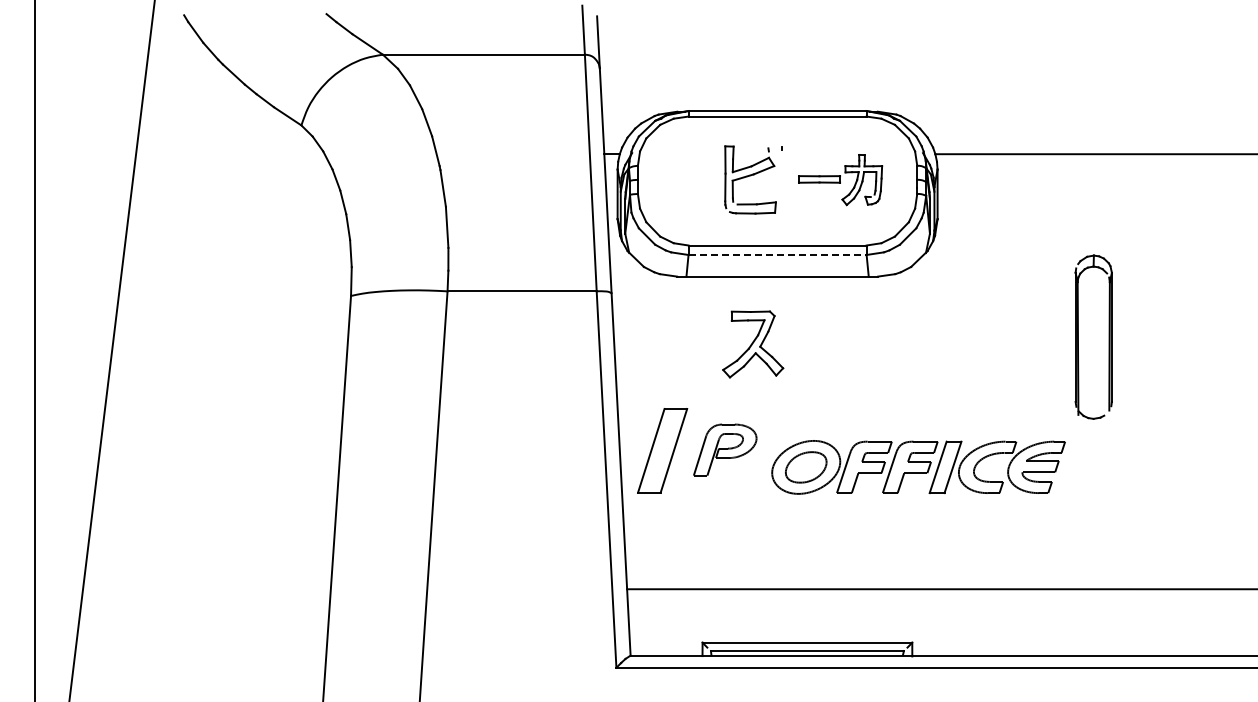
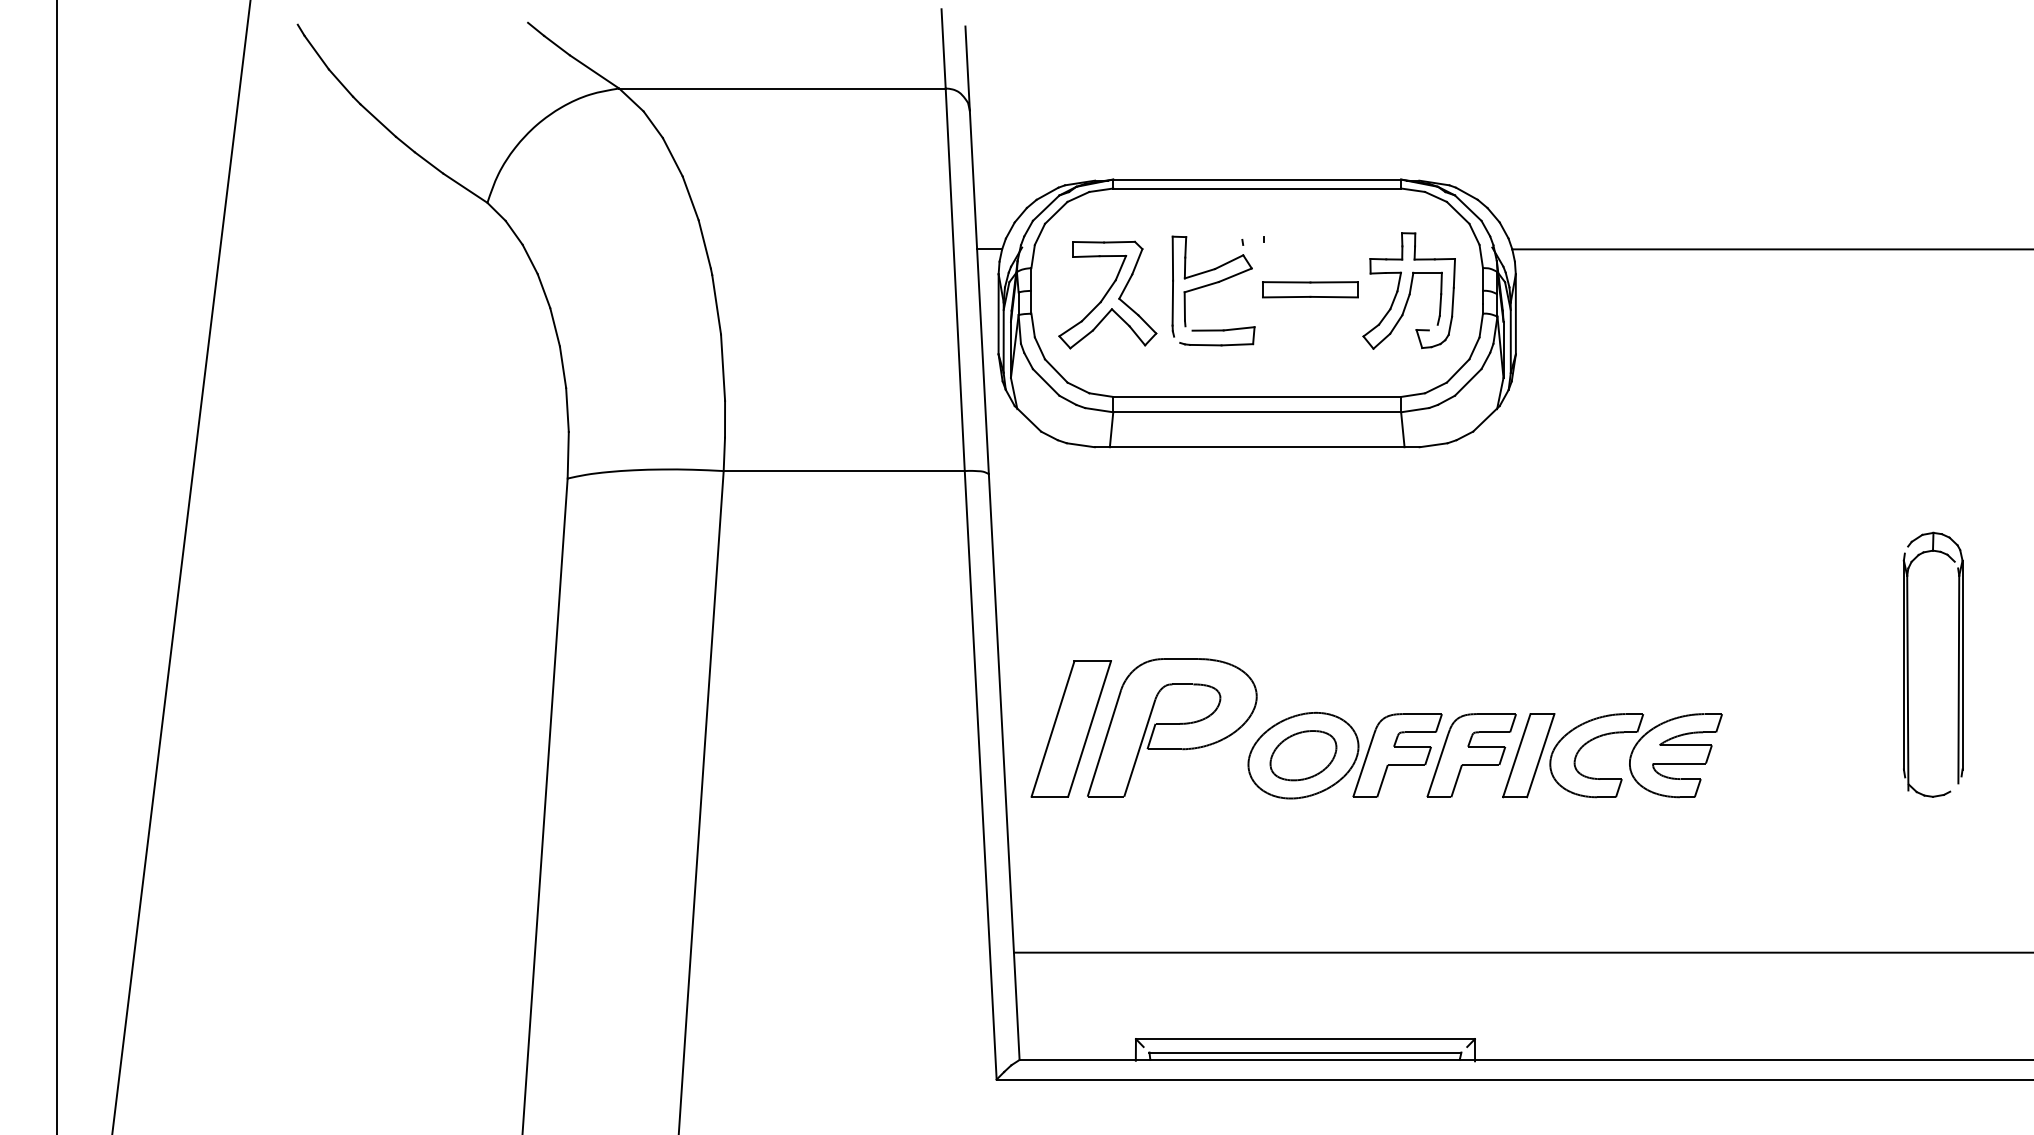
part: (840, 179) -> (1358, 290), size x1.43
line: (778, 254) -> (1258, 411), dashed -> solid
part: (1078, 336) -> (1908, 663), moved
part: (753, 344) -> (1108, 295), moved
part: (725, 449) -> (1173, 726), size x1.67

